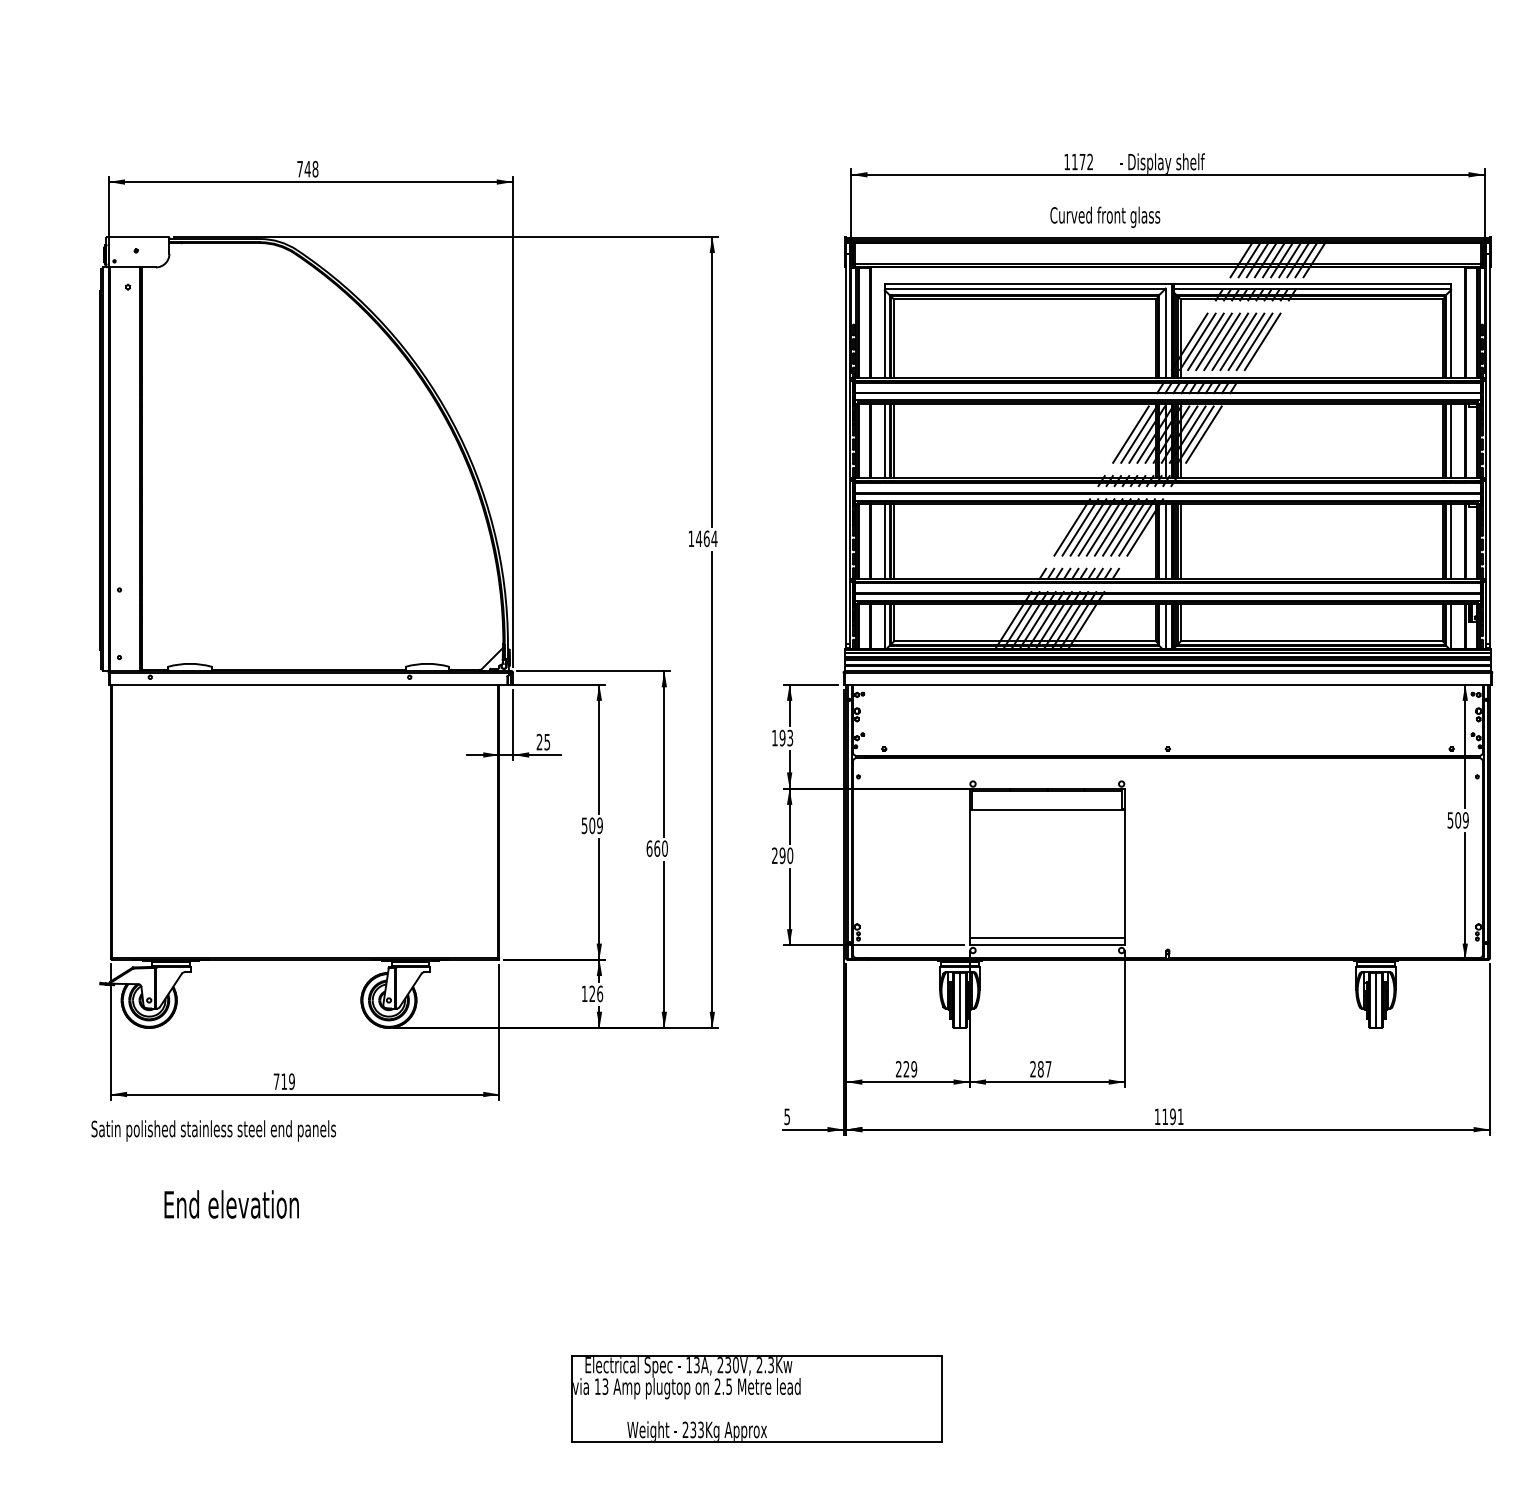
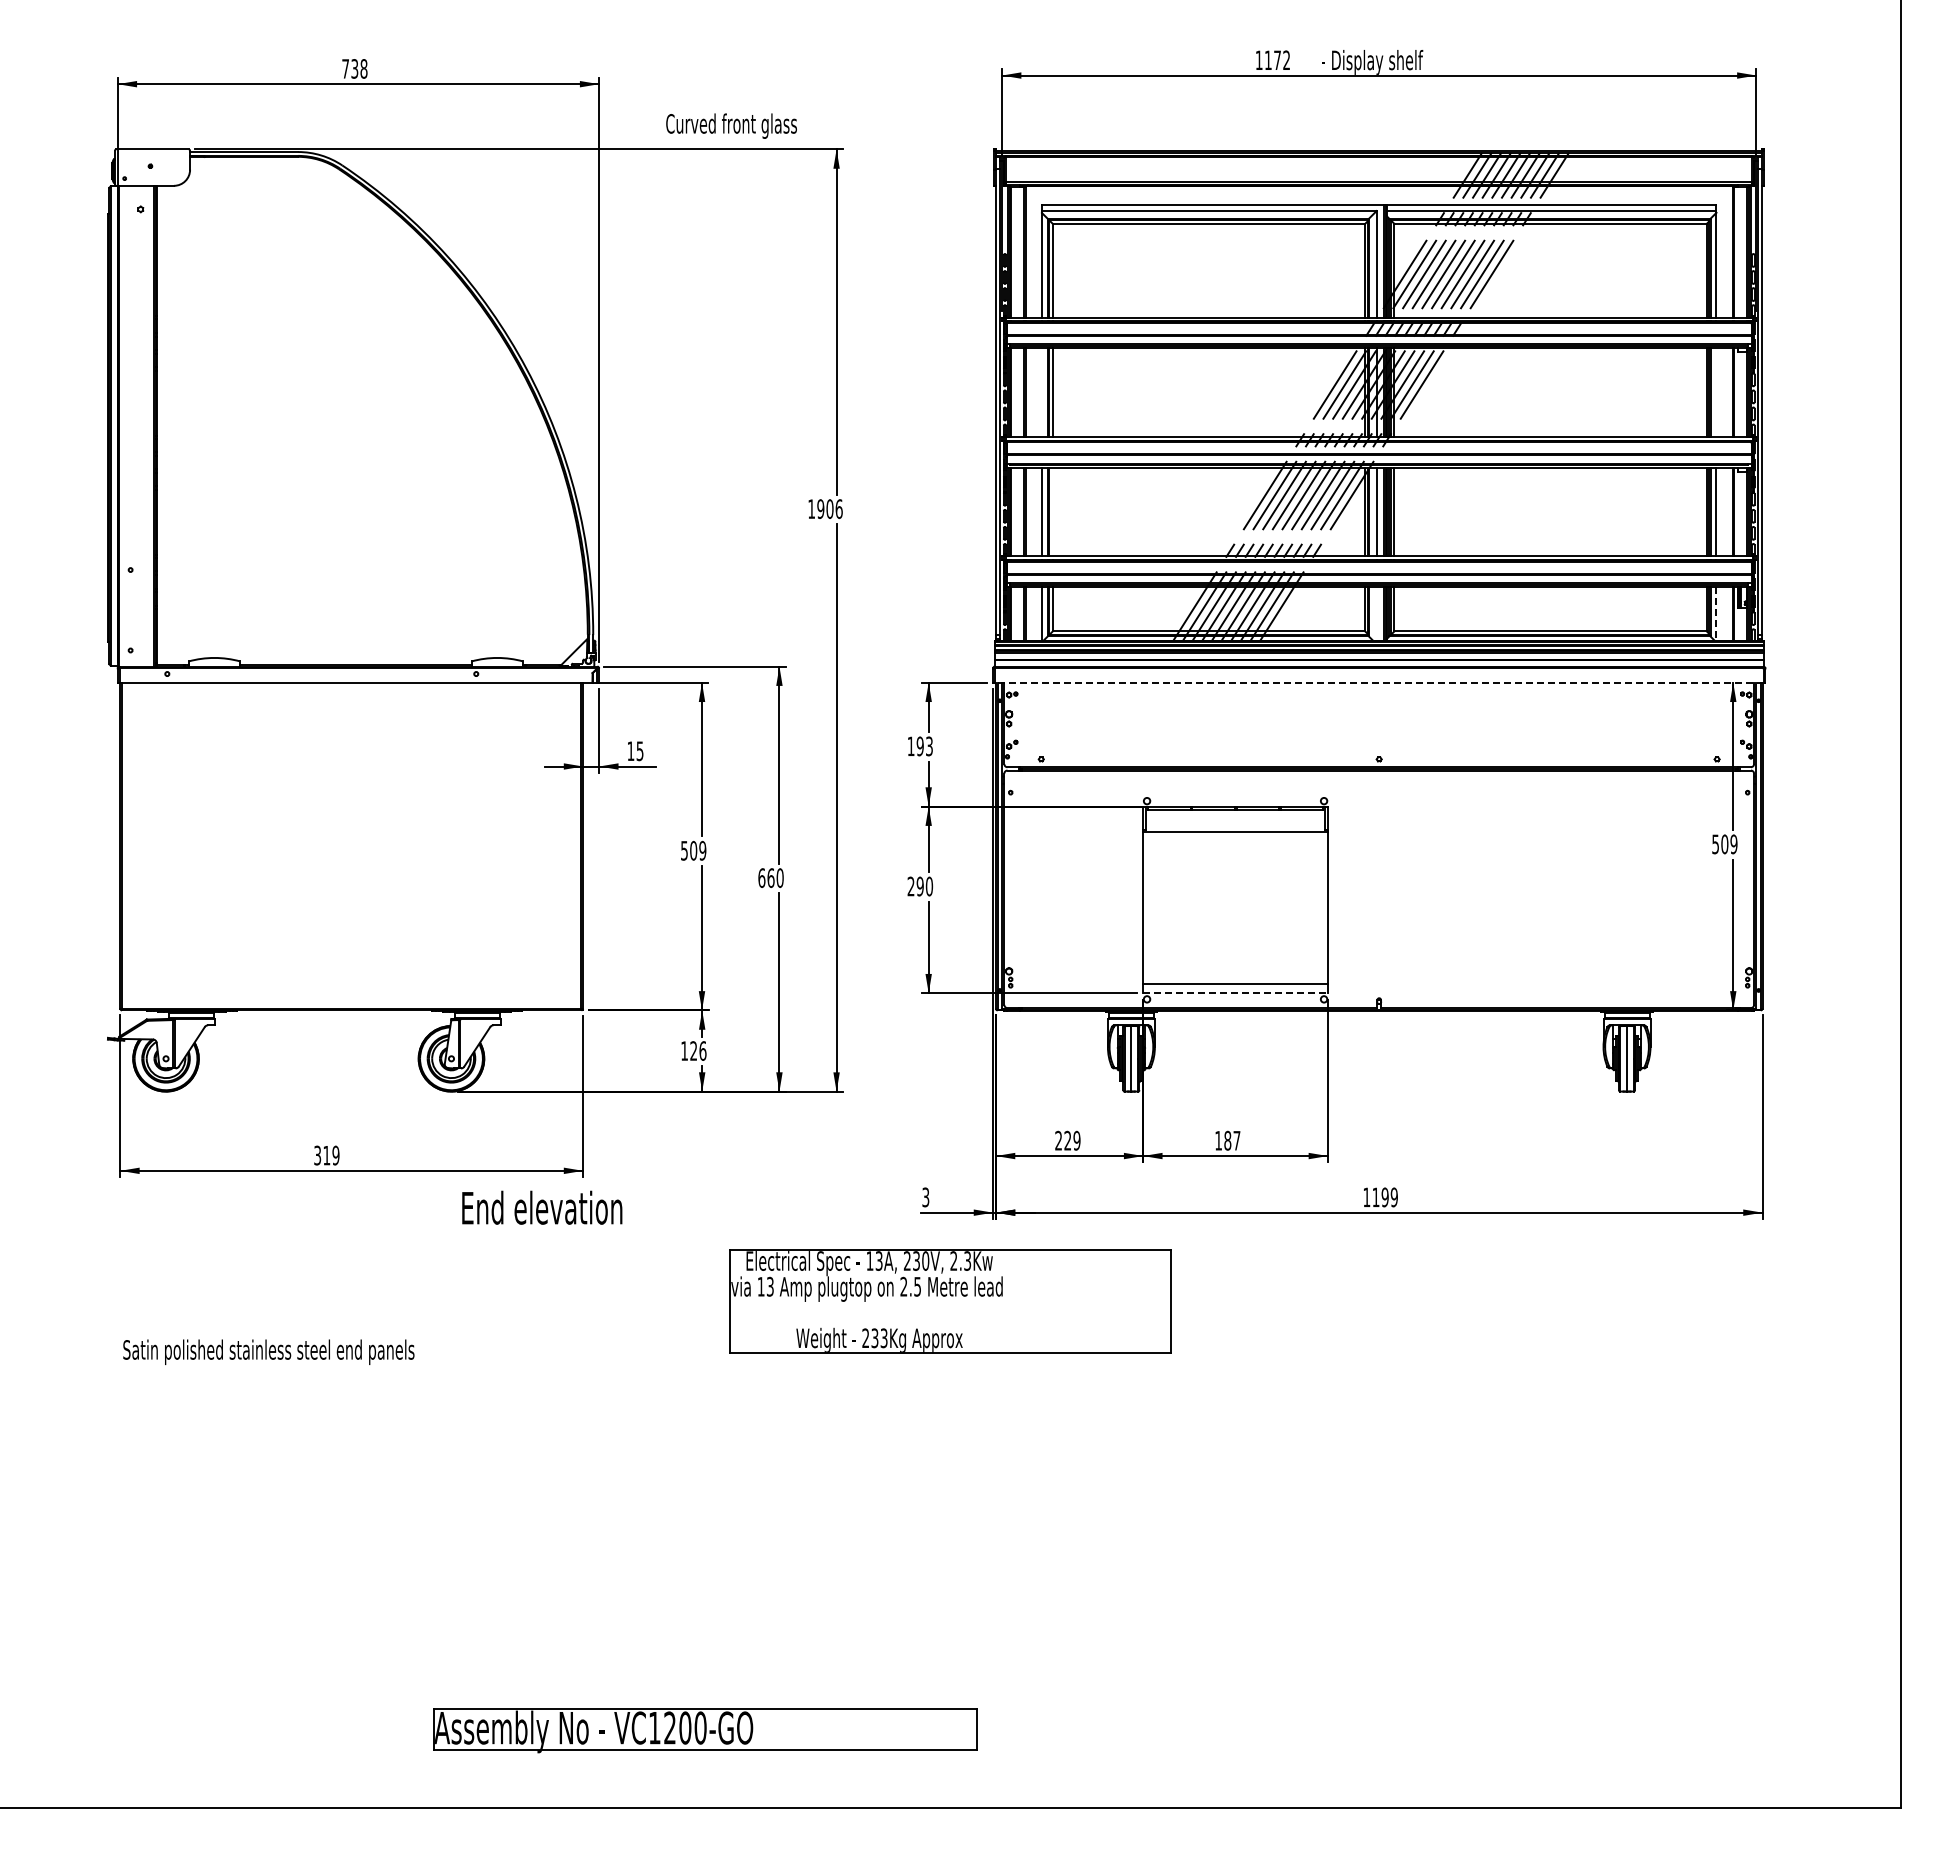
text: (307, 168) -> (354, 68), 748 -> 738
text: (1105, 216) -> (731, 125), moved
line: (884, 440) -> (1041, 392), removed
line: (1451, 440) -> (1716, 392), removed
text: (706, 539) -> (829, 509), 1464 -> 1906
line: (893, 540) -> (1052, 511), removed
line: (1165, 626) -> (1376, 613), removed
line: (1451, 626) -> (1716, 613), solid -> dashed
line: (1167, 684) -> (1378, 682), solid -> dashed
text: (539, 741) -> (630, 750), 25 -> 15
line: (1048, 945) -> (1236, 993), solid -> dashed
text: (1033, 1069) -> (1218, 1140), 287 -> 187
text: (276, 1081) -> (317, 1155), 719 -> 319
text: (786, 1116) -> (925, 1196), 5 -> 3
text: (1179, 1116) -> (1393, 1197), 1191 -> 1199
text: (213, 1130) -> (268, 1351), moved
text: (231, 1204) -> (542, 1207), moved
part: (756, 1399) -> (950, 1301), moved

